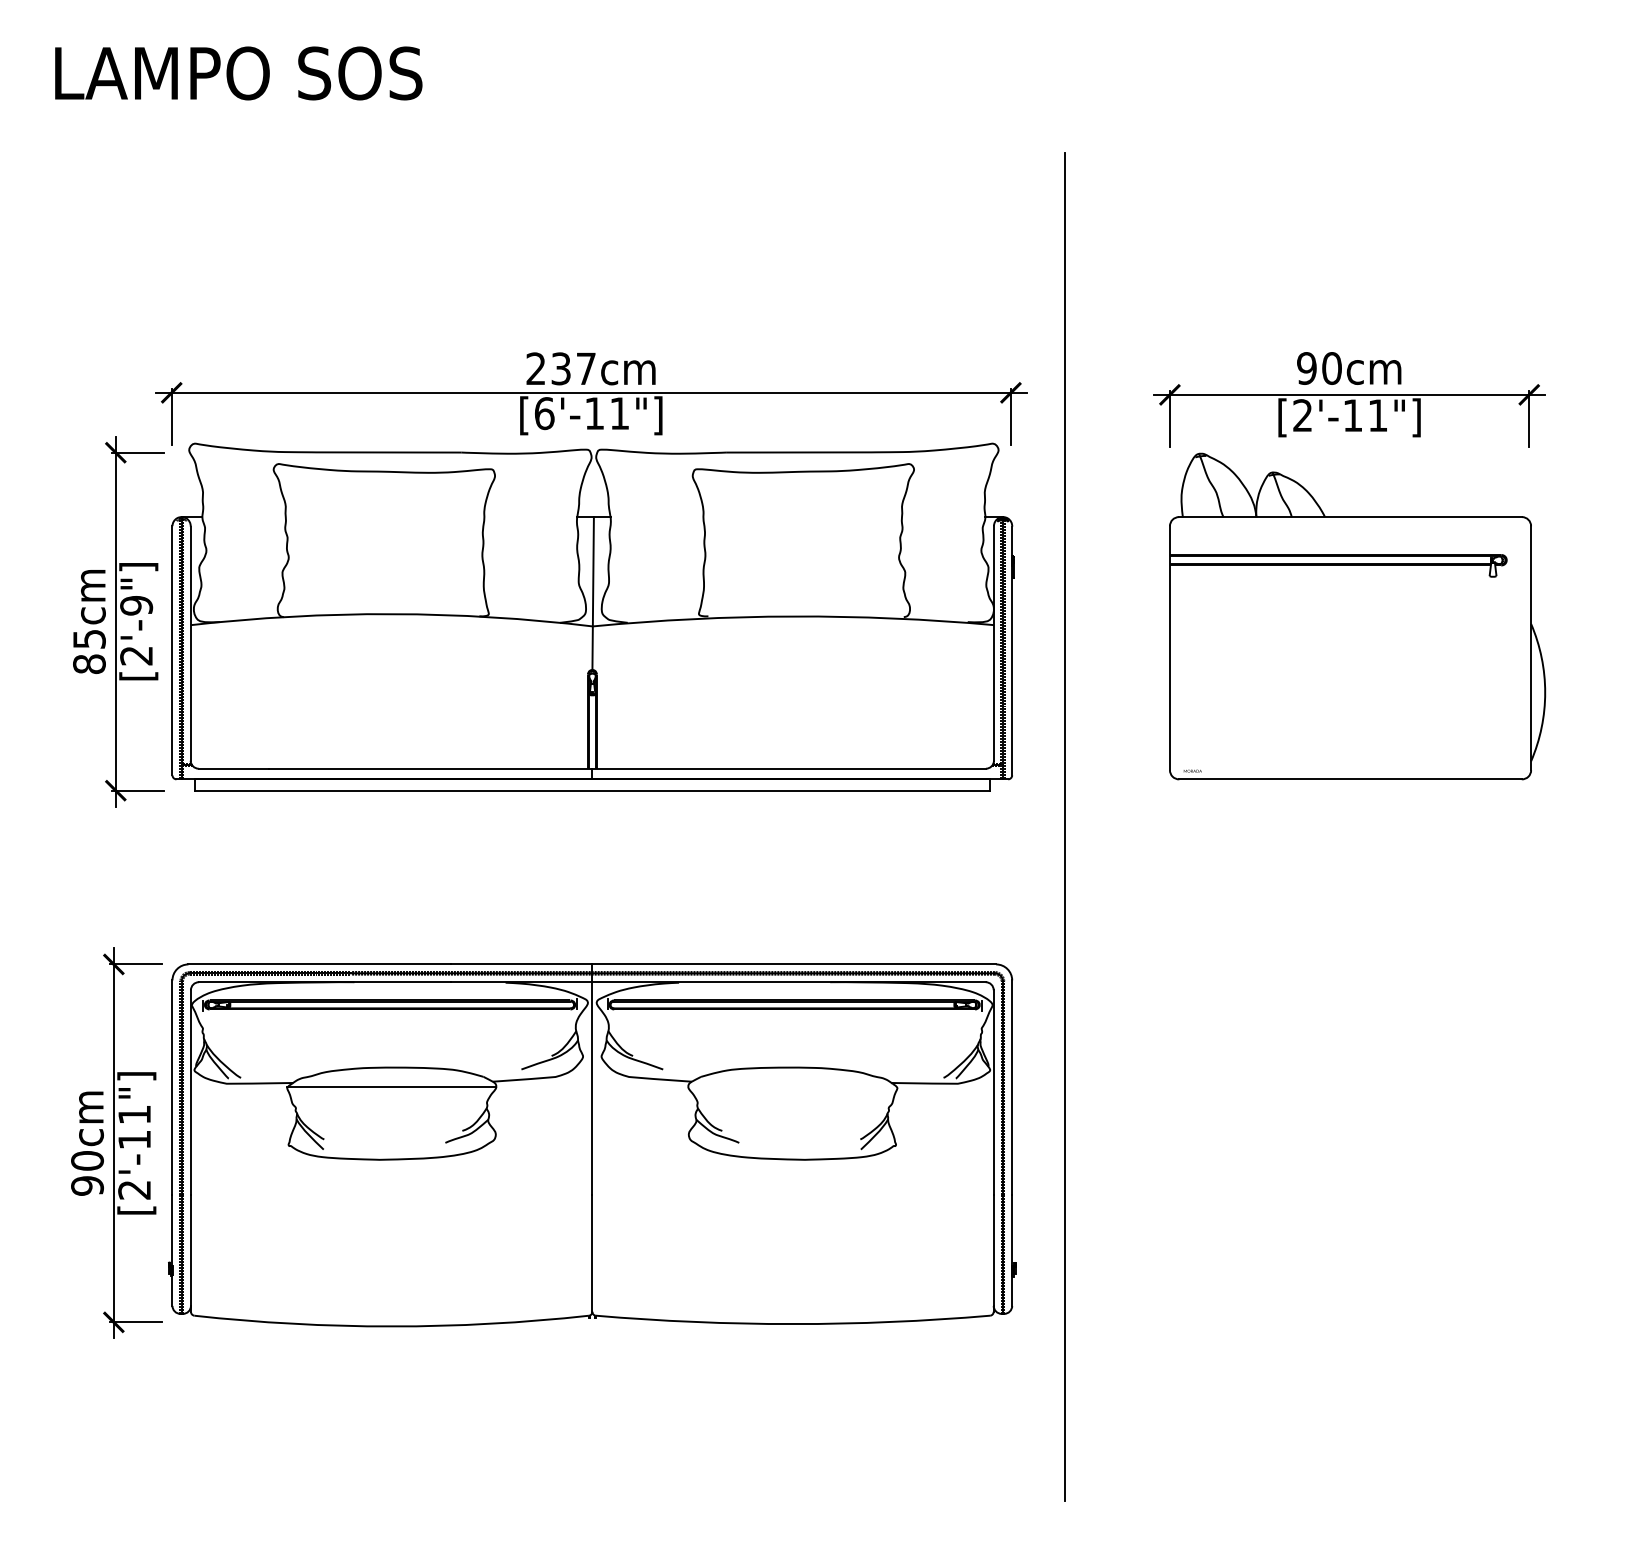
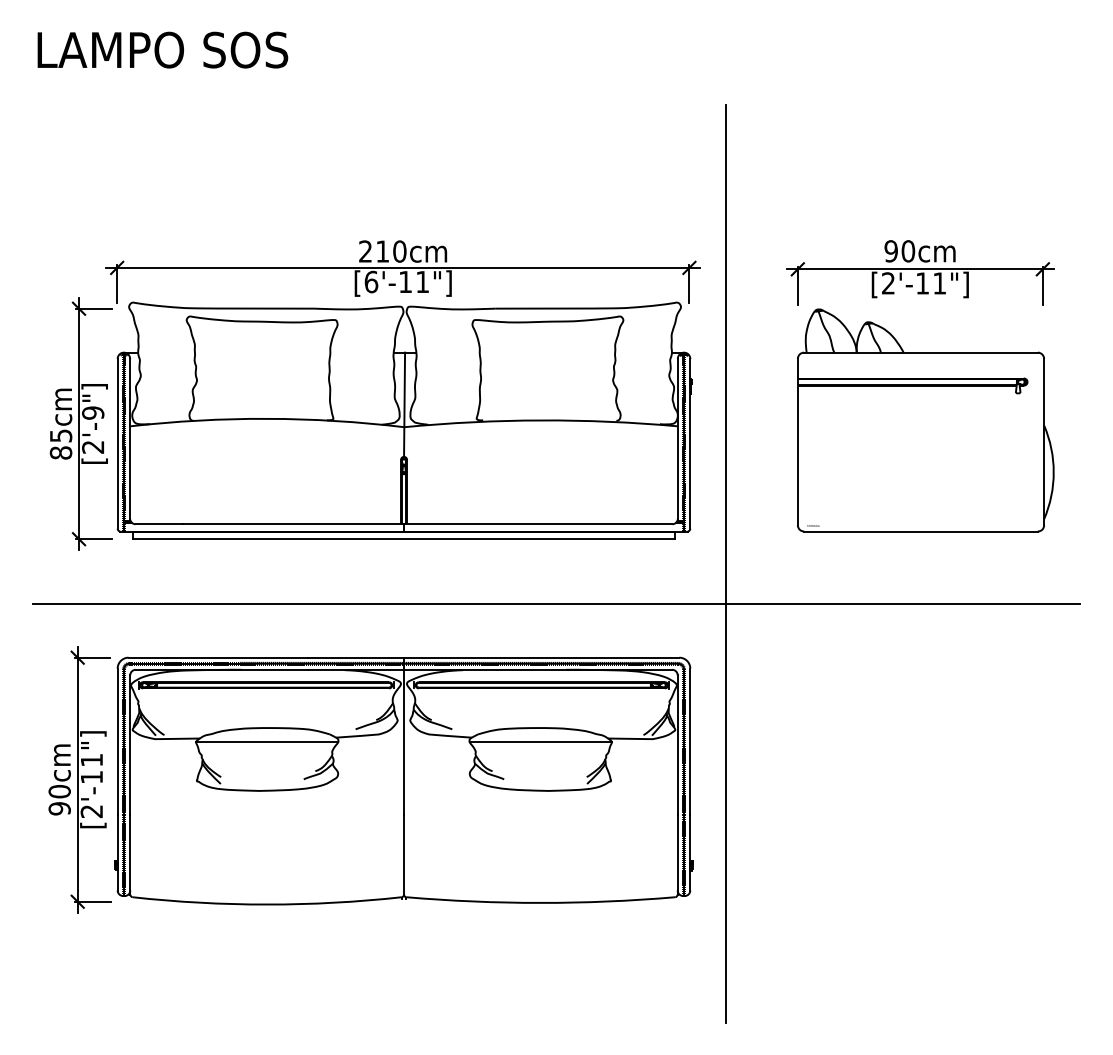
text: (574, 368) -> (391, 251), 237cm -> 210cm
line: (816, 884) -> (556, 603), added
line: (792, 1087) -> (540, 741), added

